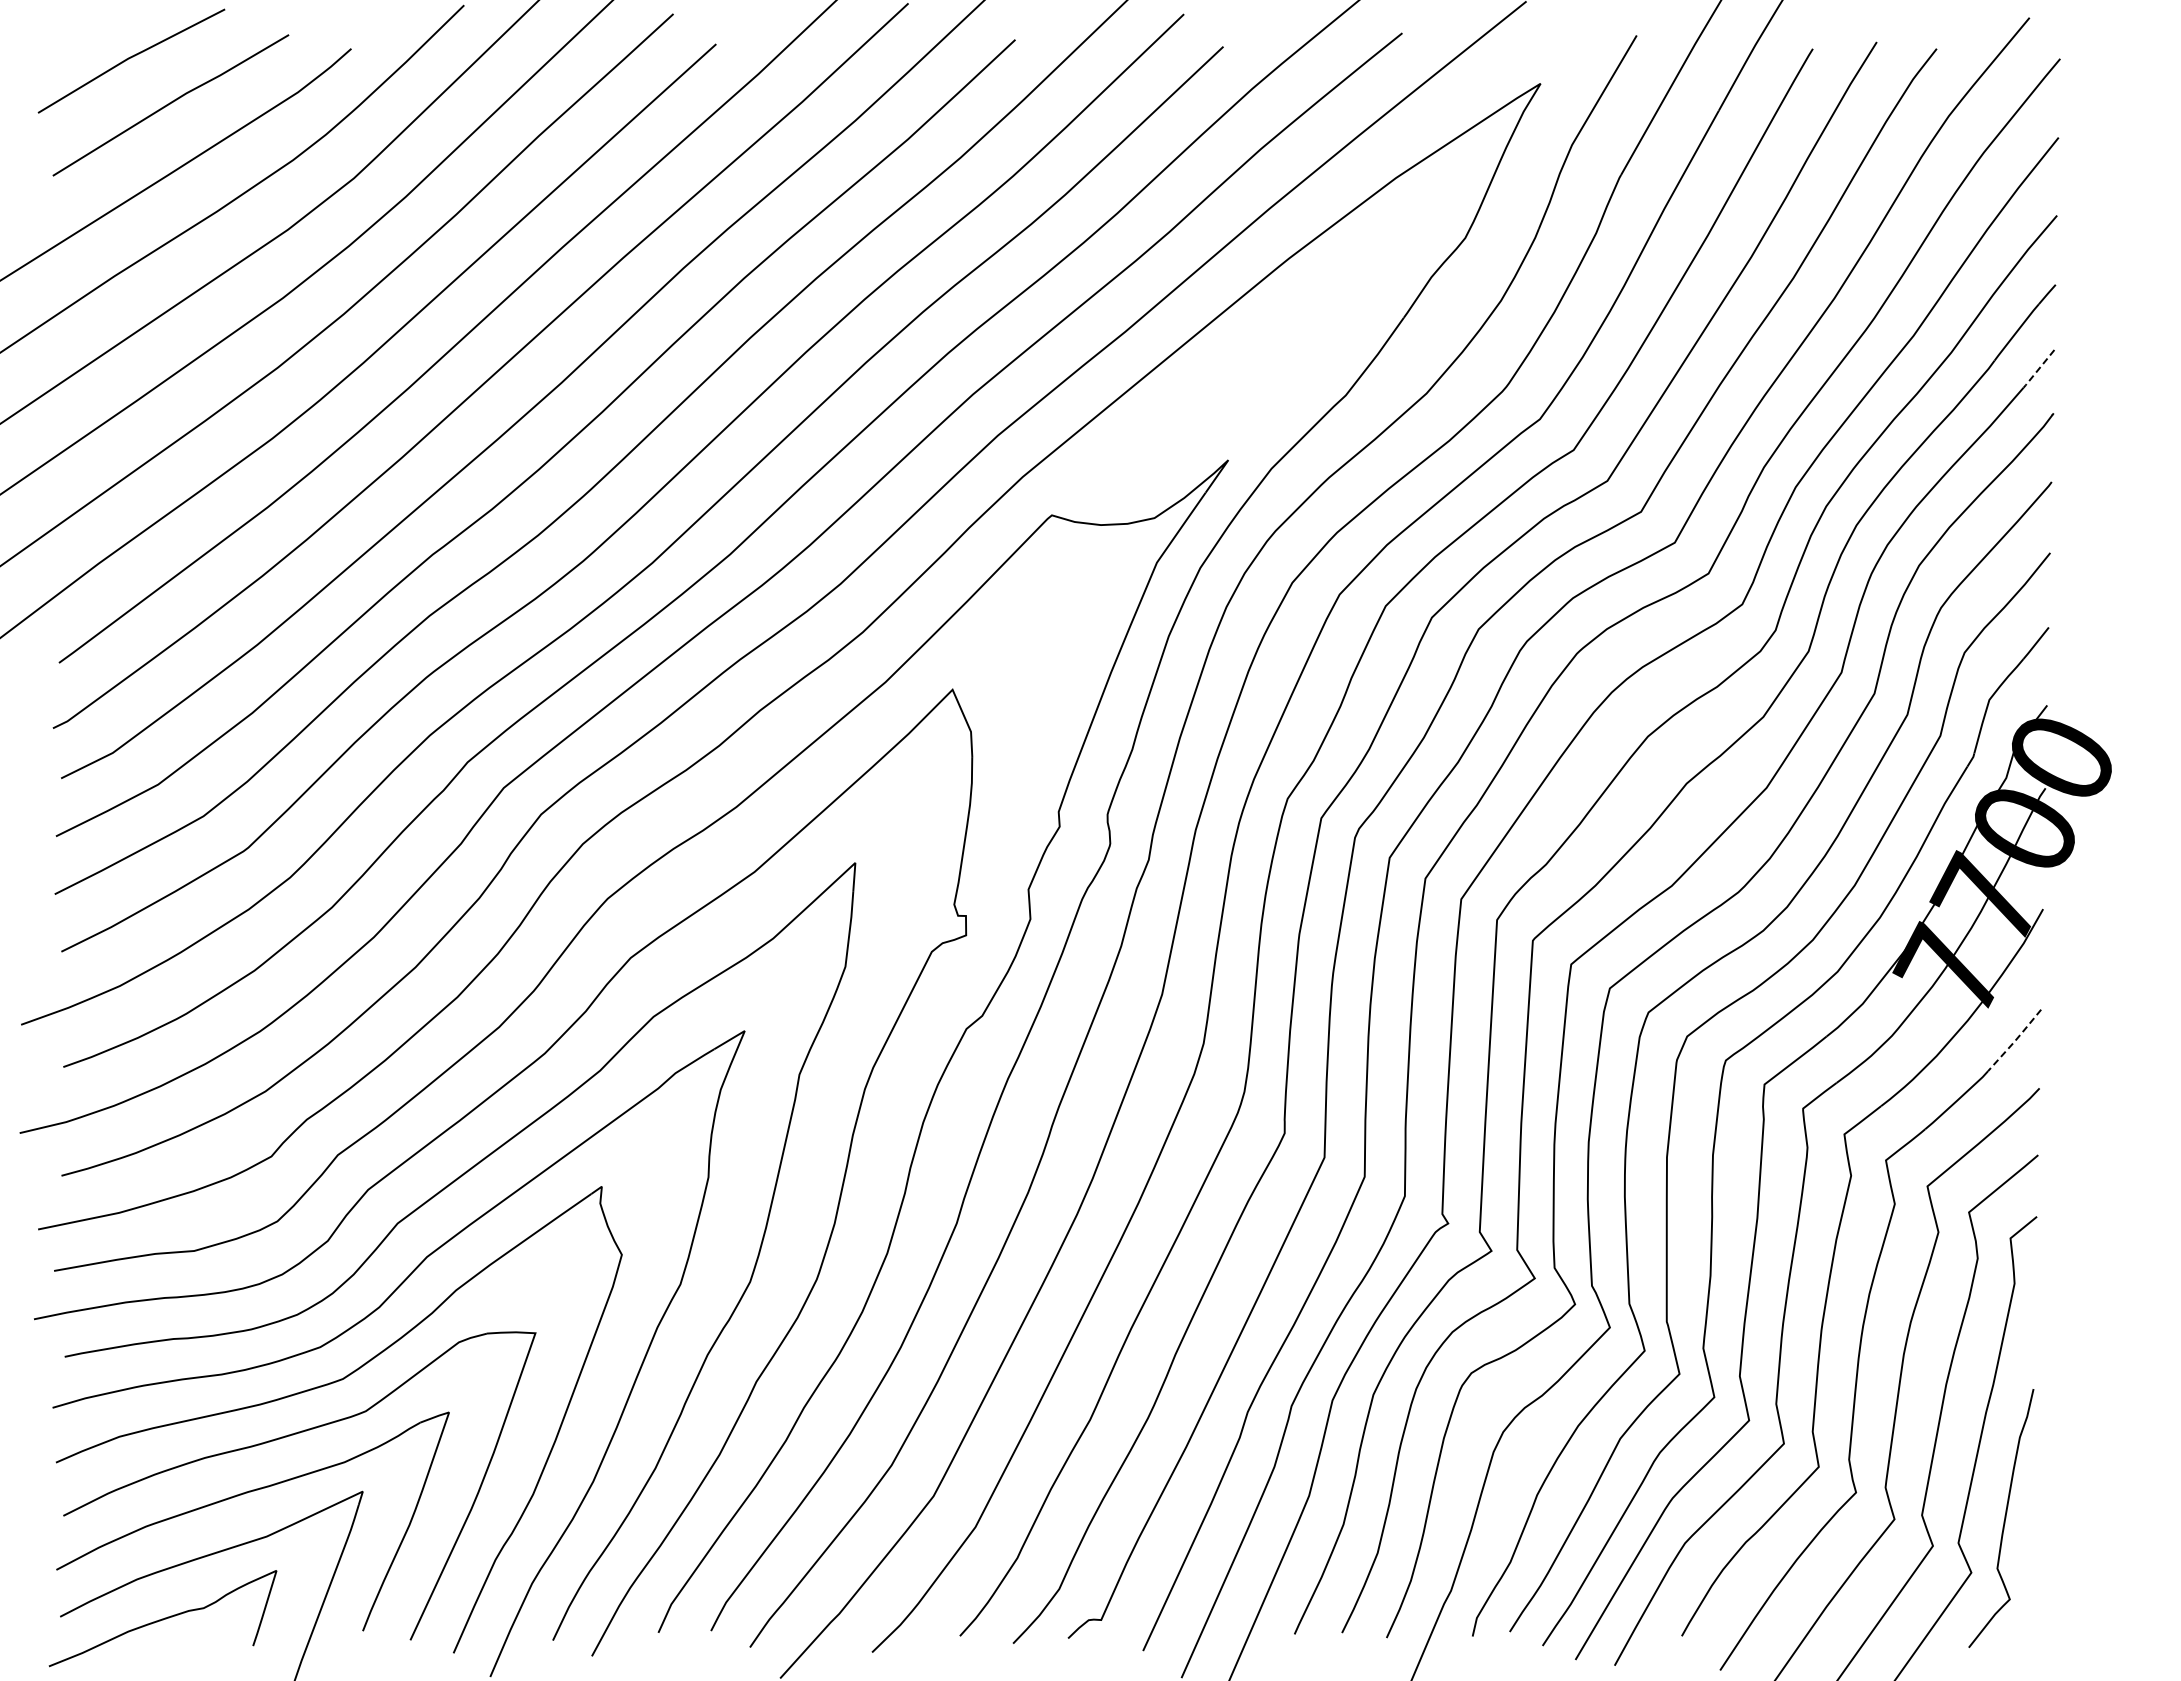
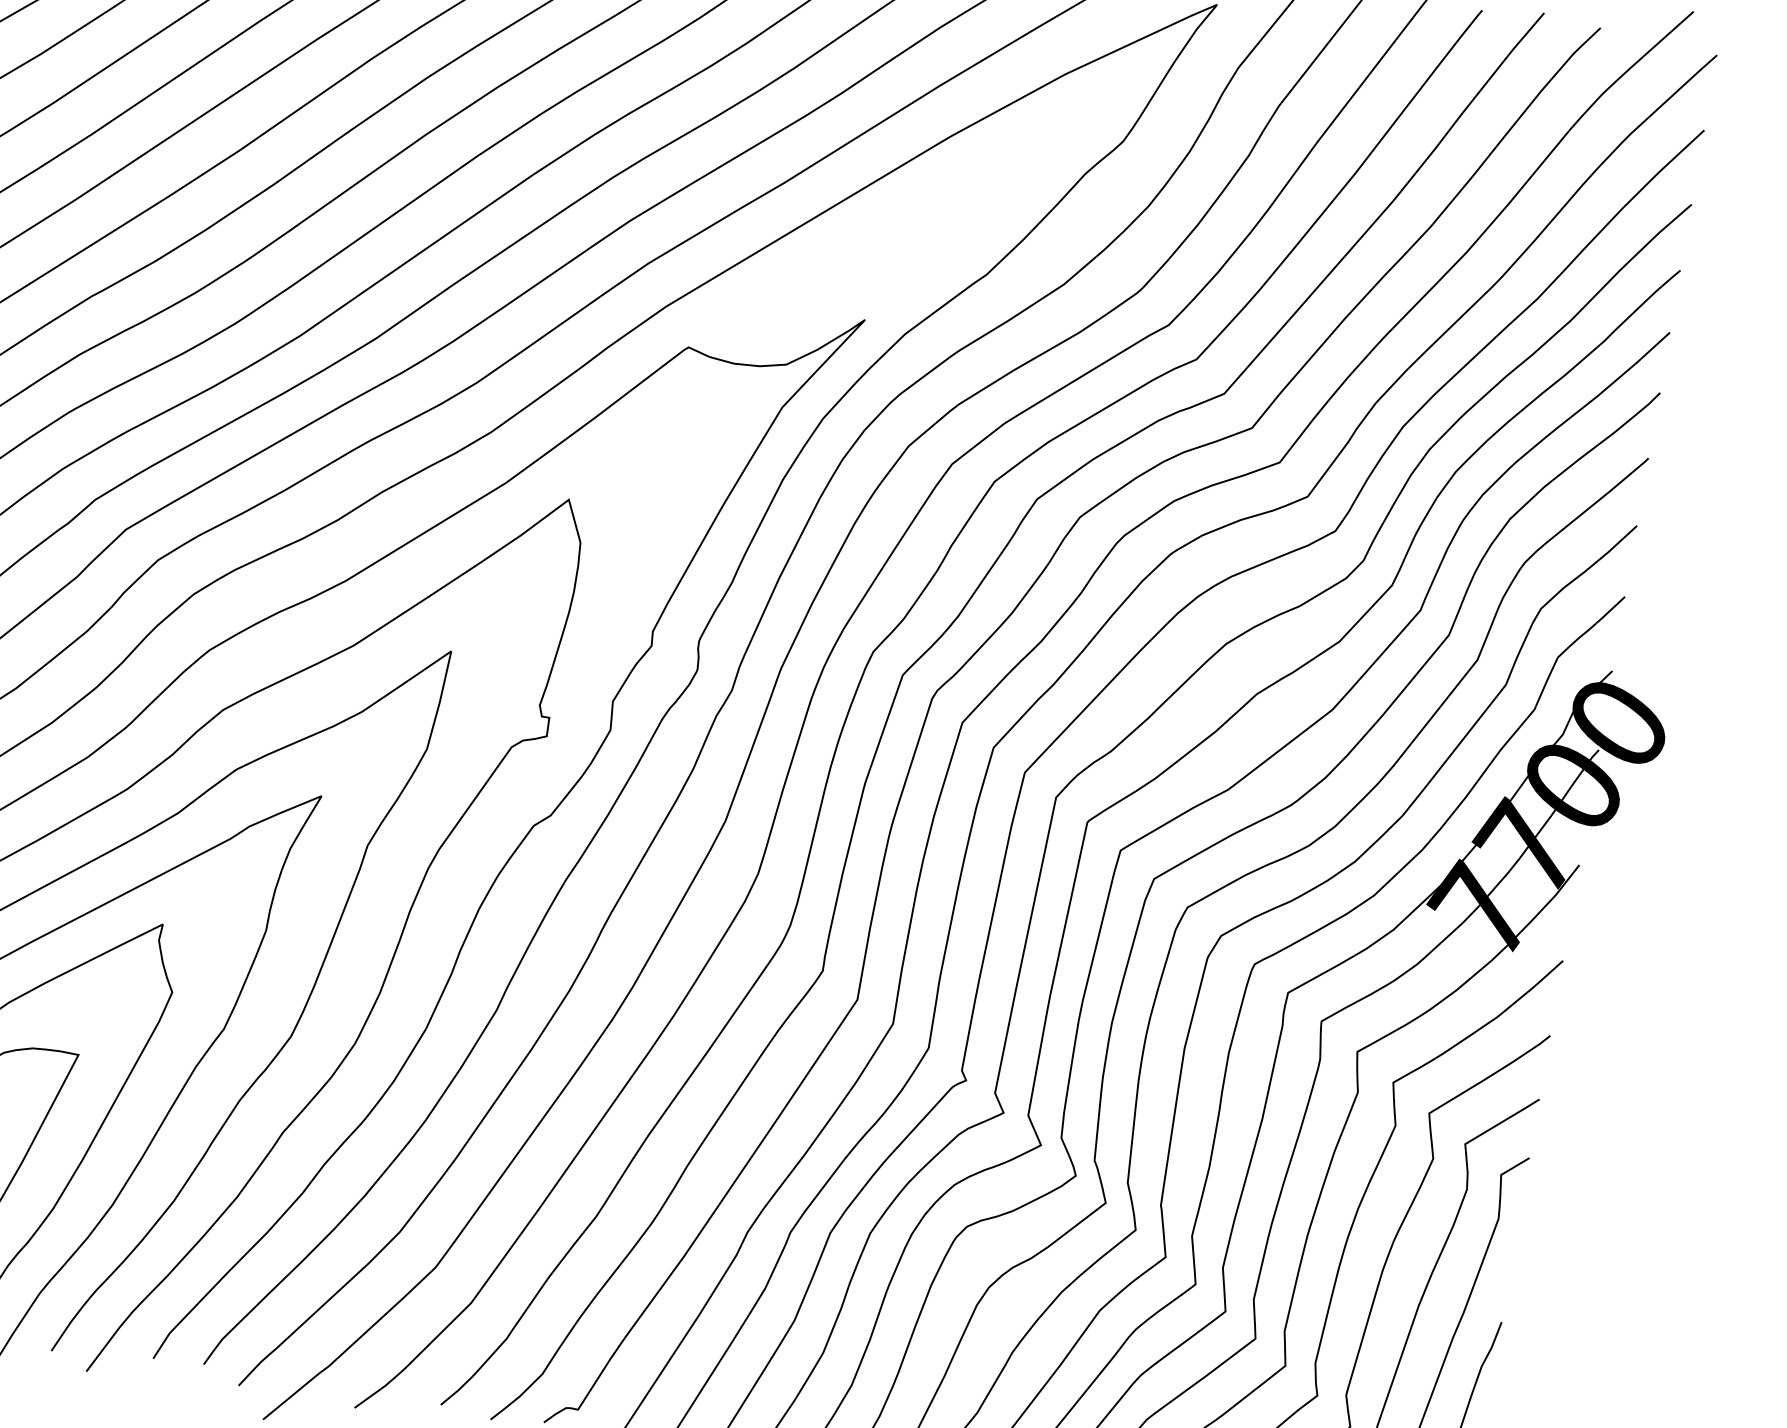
line: (2038, 369) -> (1651, 348), dashed -> solid
line: (2014, 1041) -> (1533, 987), dashed -> solid

